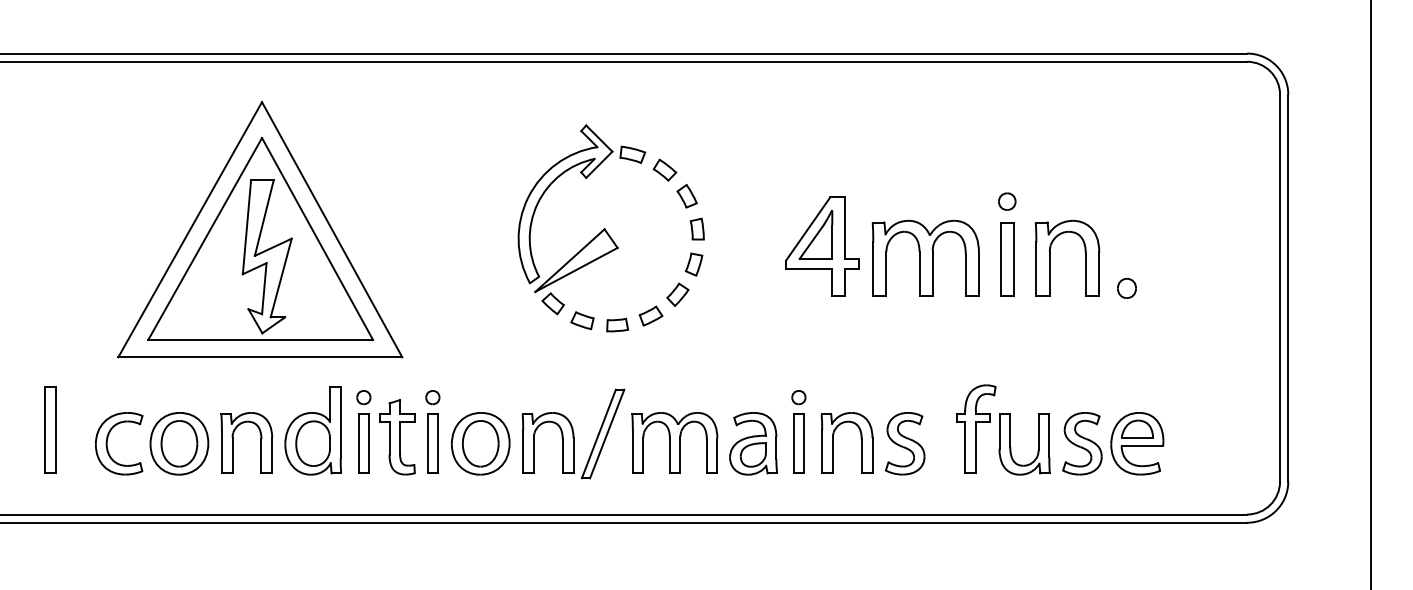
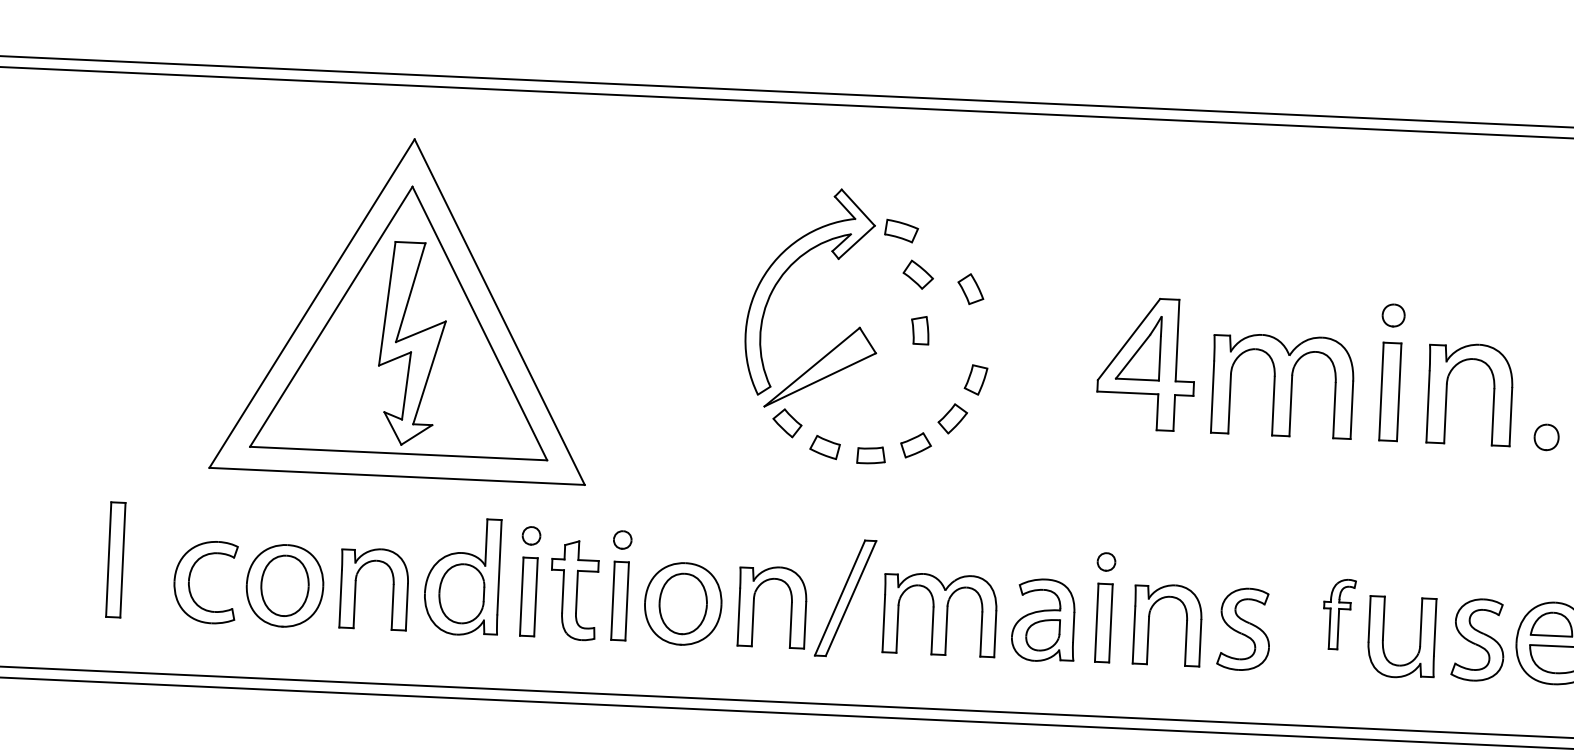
part: (664, 169) -> (917, 273), moved
part: (696, 228) -> (919, 329), moved
part: (976, 428) -> (1339, 613), size x0.6

